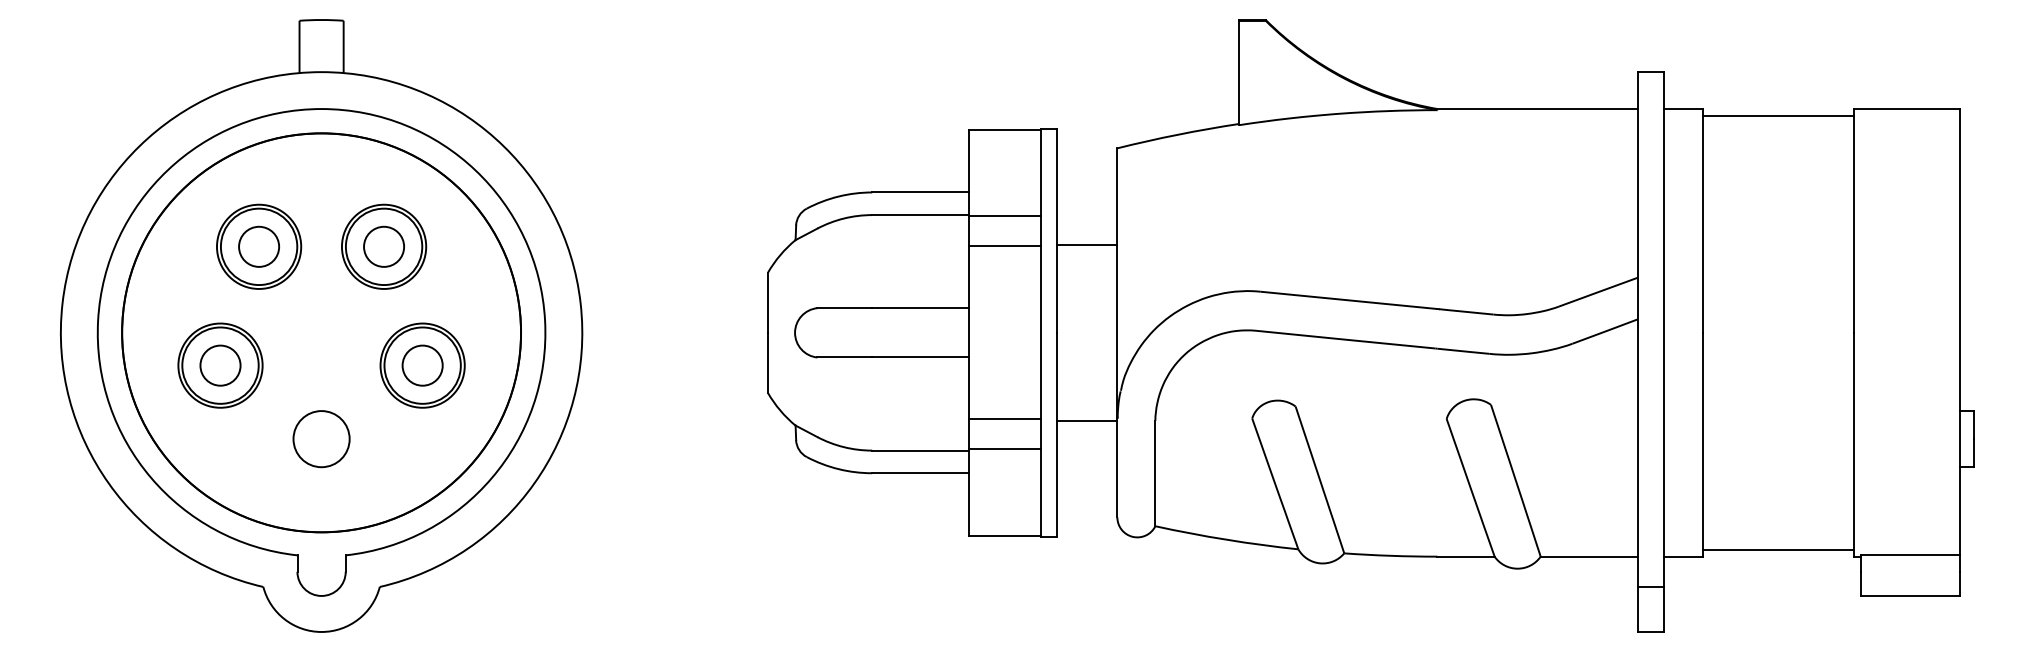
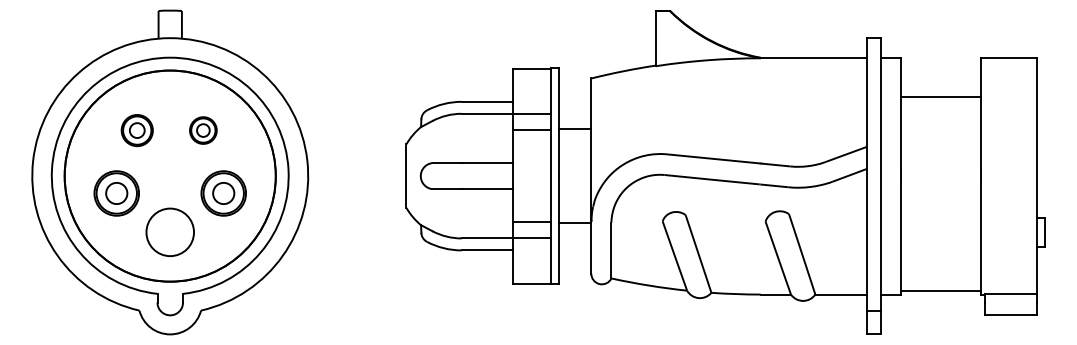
line: (1779, 116) -> (941, 97), moved
part: (259, 246) -> (137, 130), size x0.7
part: (384, 246) -> (203, 130), size x0.6
circle: (322, 439) -> (170, 232), size x1.6

